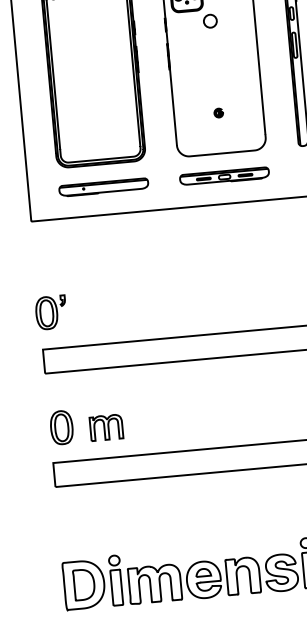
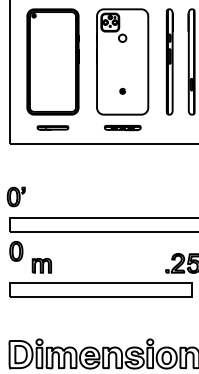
part: (224, 175) -> (122, 127), size x0.7
part: (102, 186) -> (52, 127), size x0.6
part: (62, 427) -> (16, 251), moved

